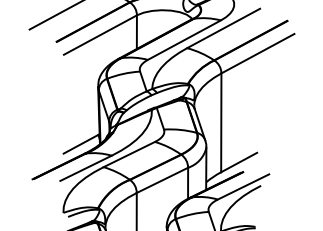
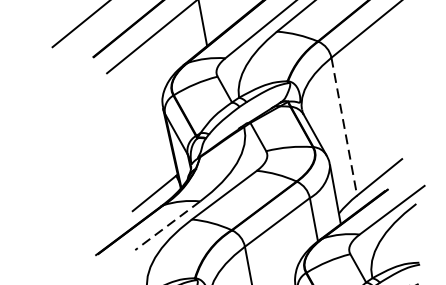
line: (221, 123) -> (344, 127), solid -> dashed
line: (86, 168) -> (168, 225), solid -> dashed

